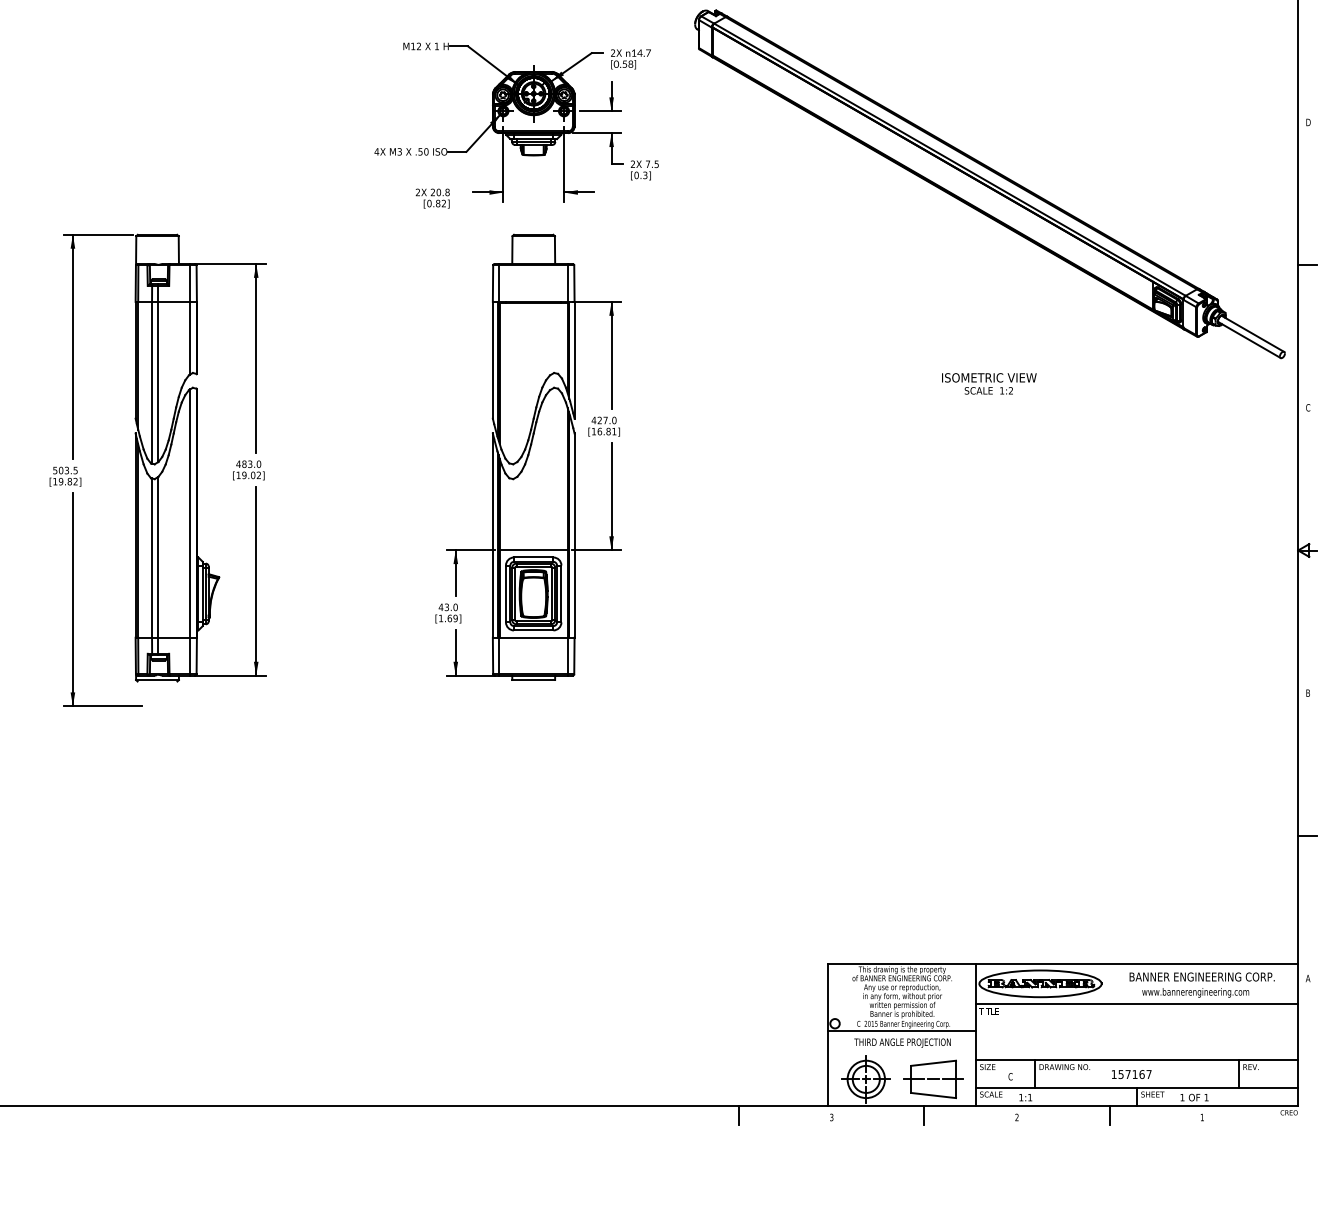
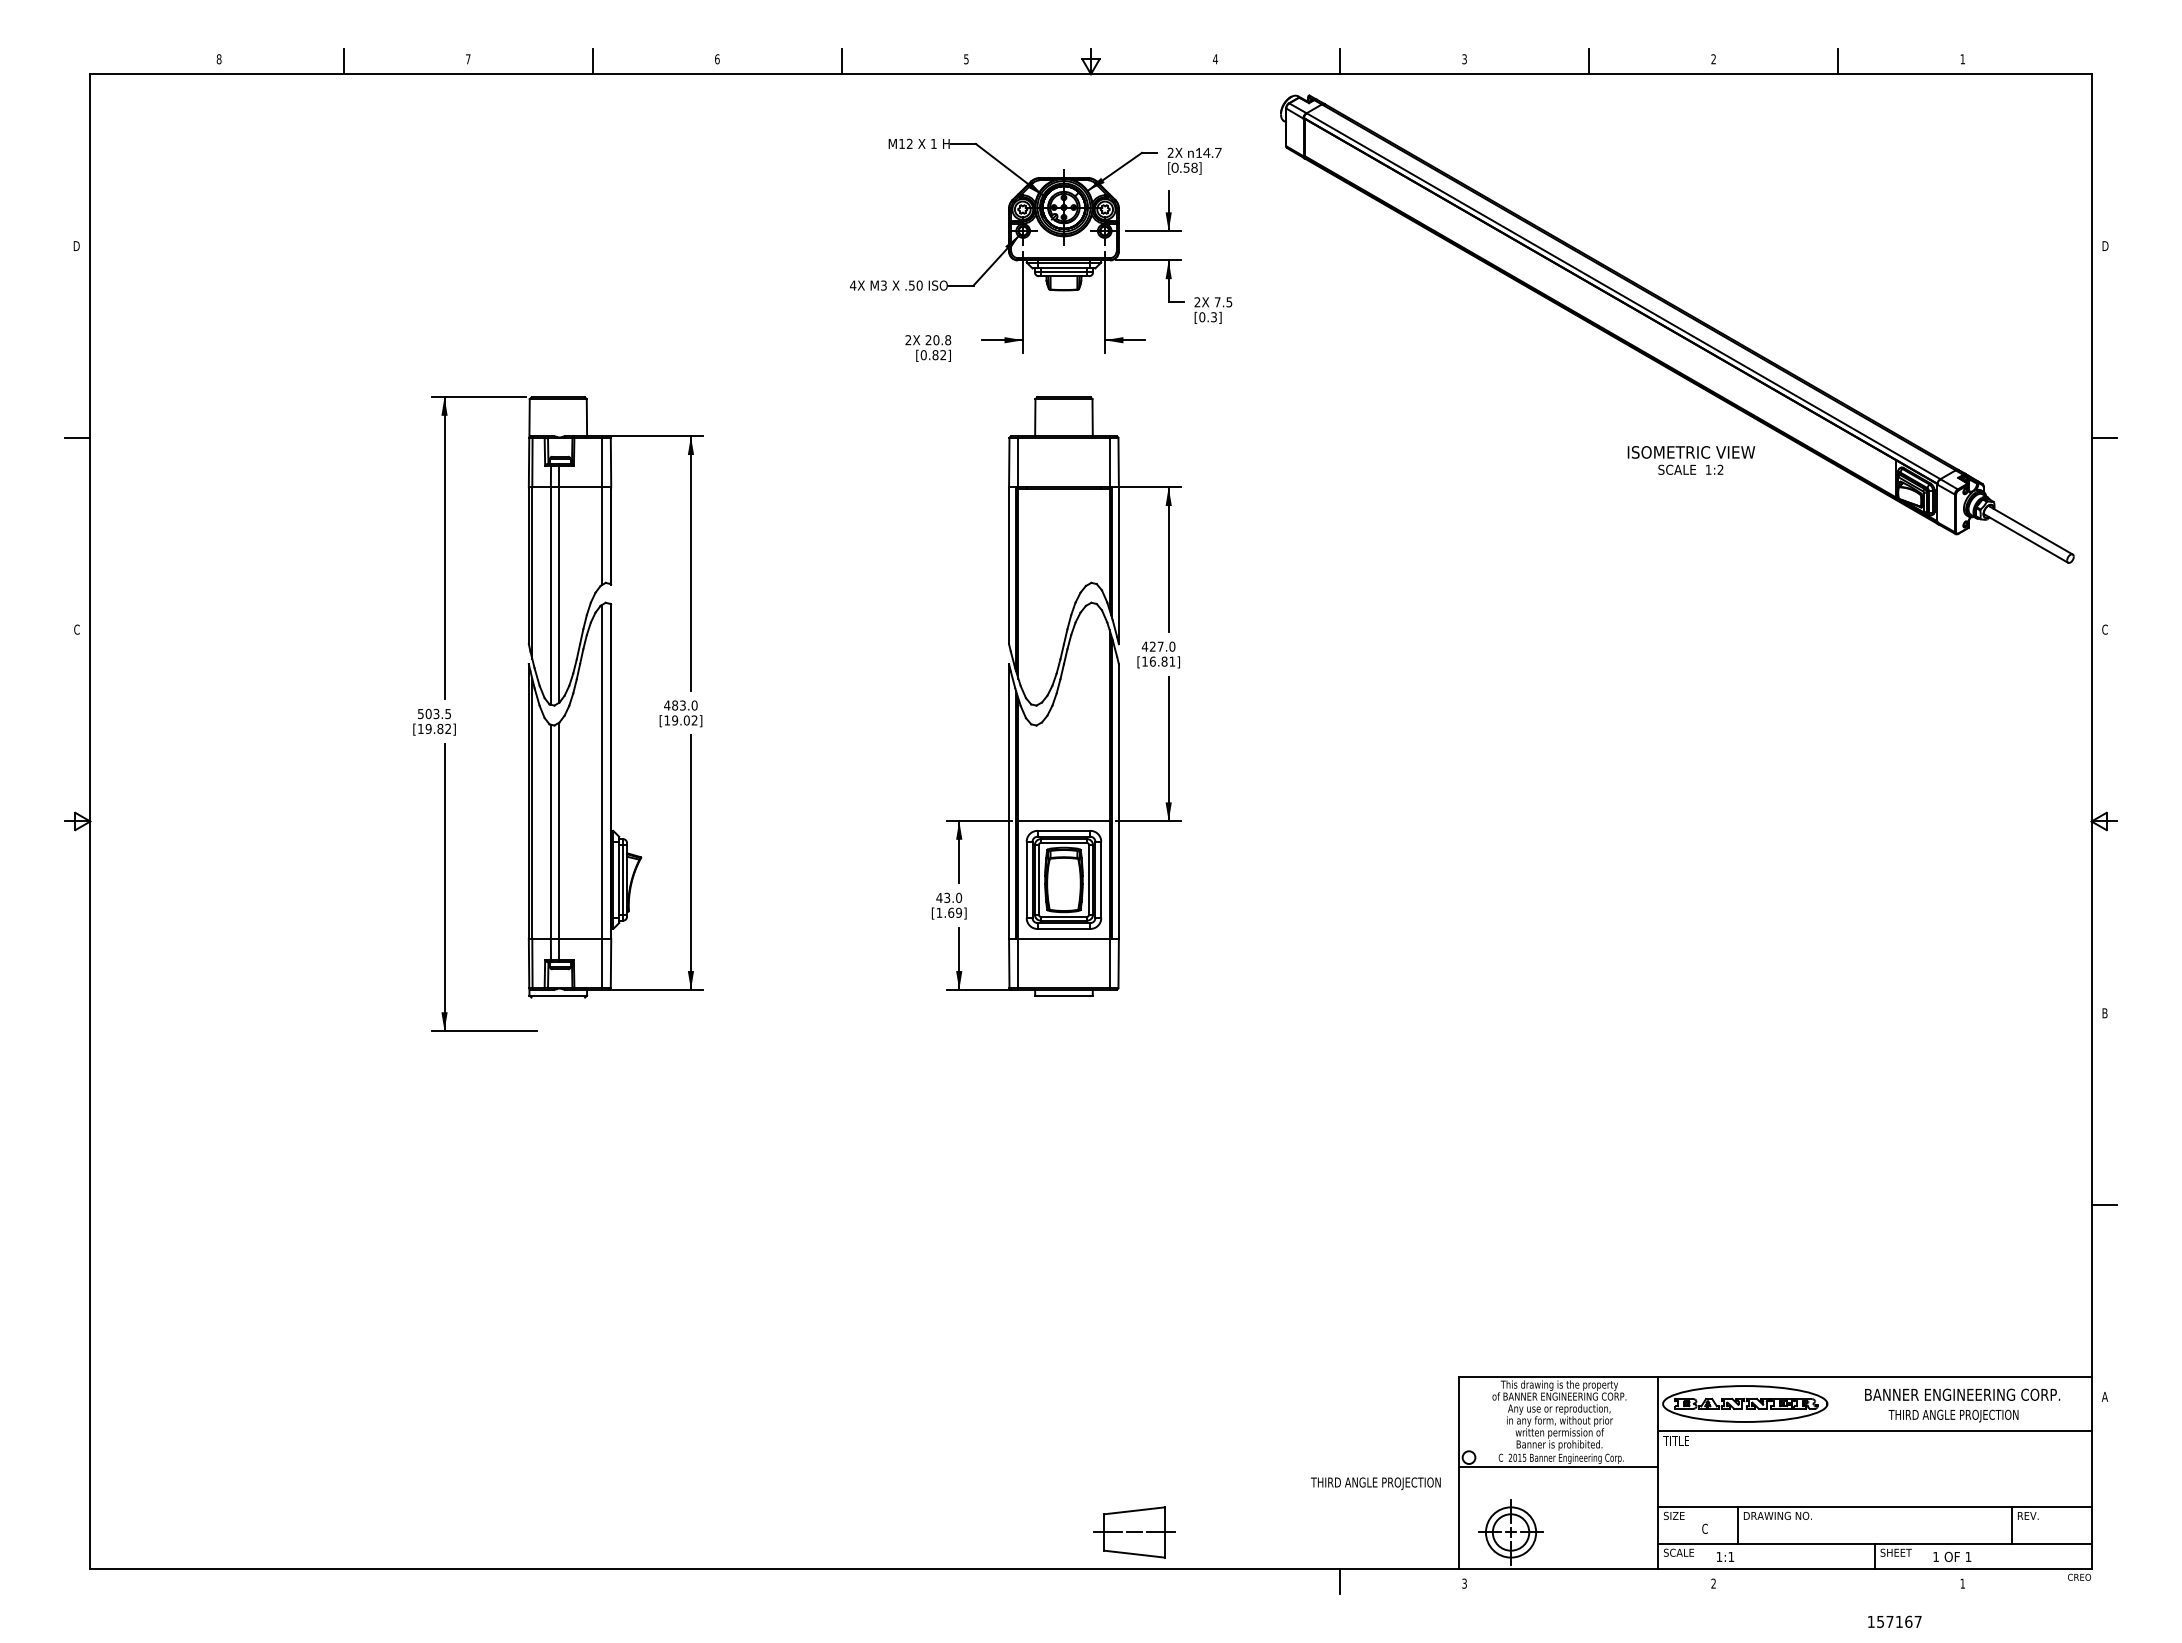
text: (989, 383) -> (1691, 460), moved
text: (1195, 992) -> (1953, 1415), www.bannerengineering.com -> THIRD ANGLE PROJECTION
text: (902, 1042) -> (1375, 1483), moved
text: (1131, 1074) -> (1894, 1621), moved
part: (933, 1079) -> (1134, 1532), moved
line: (924, 1115) -> (1589, 1580), removed
line: (1109, 1115) -> (1838, 1580), removed

